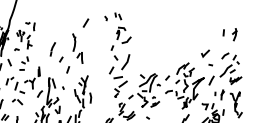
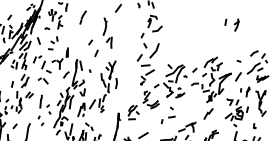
part: (229, 34) -> (231, 24), moved
part: (52, 49) -> (82, 17), moved
line: (205, 53) -> (234, 49), removed

